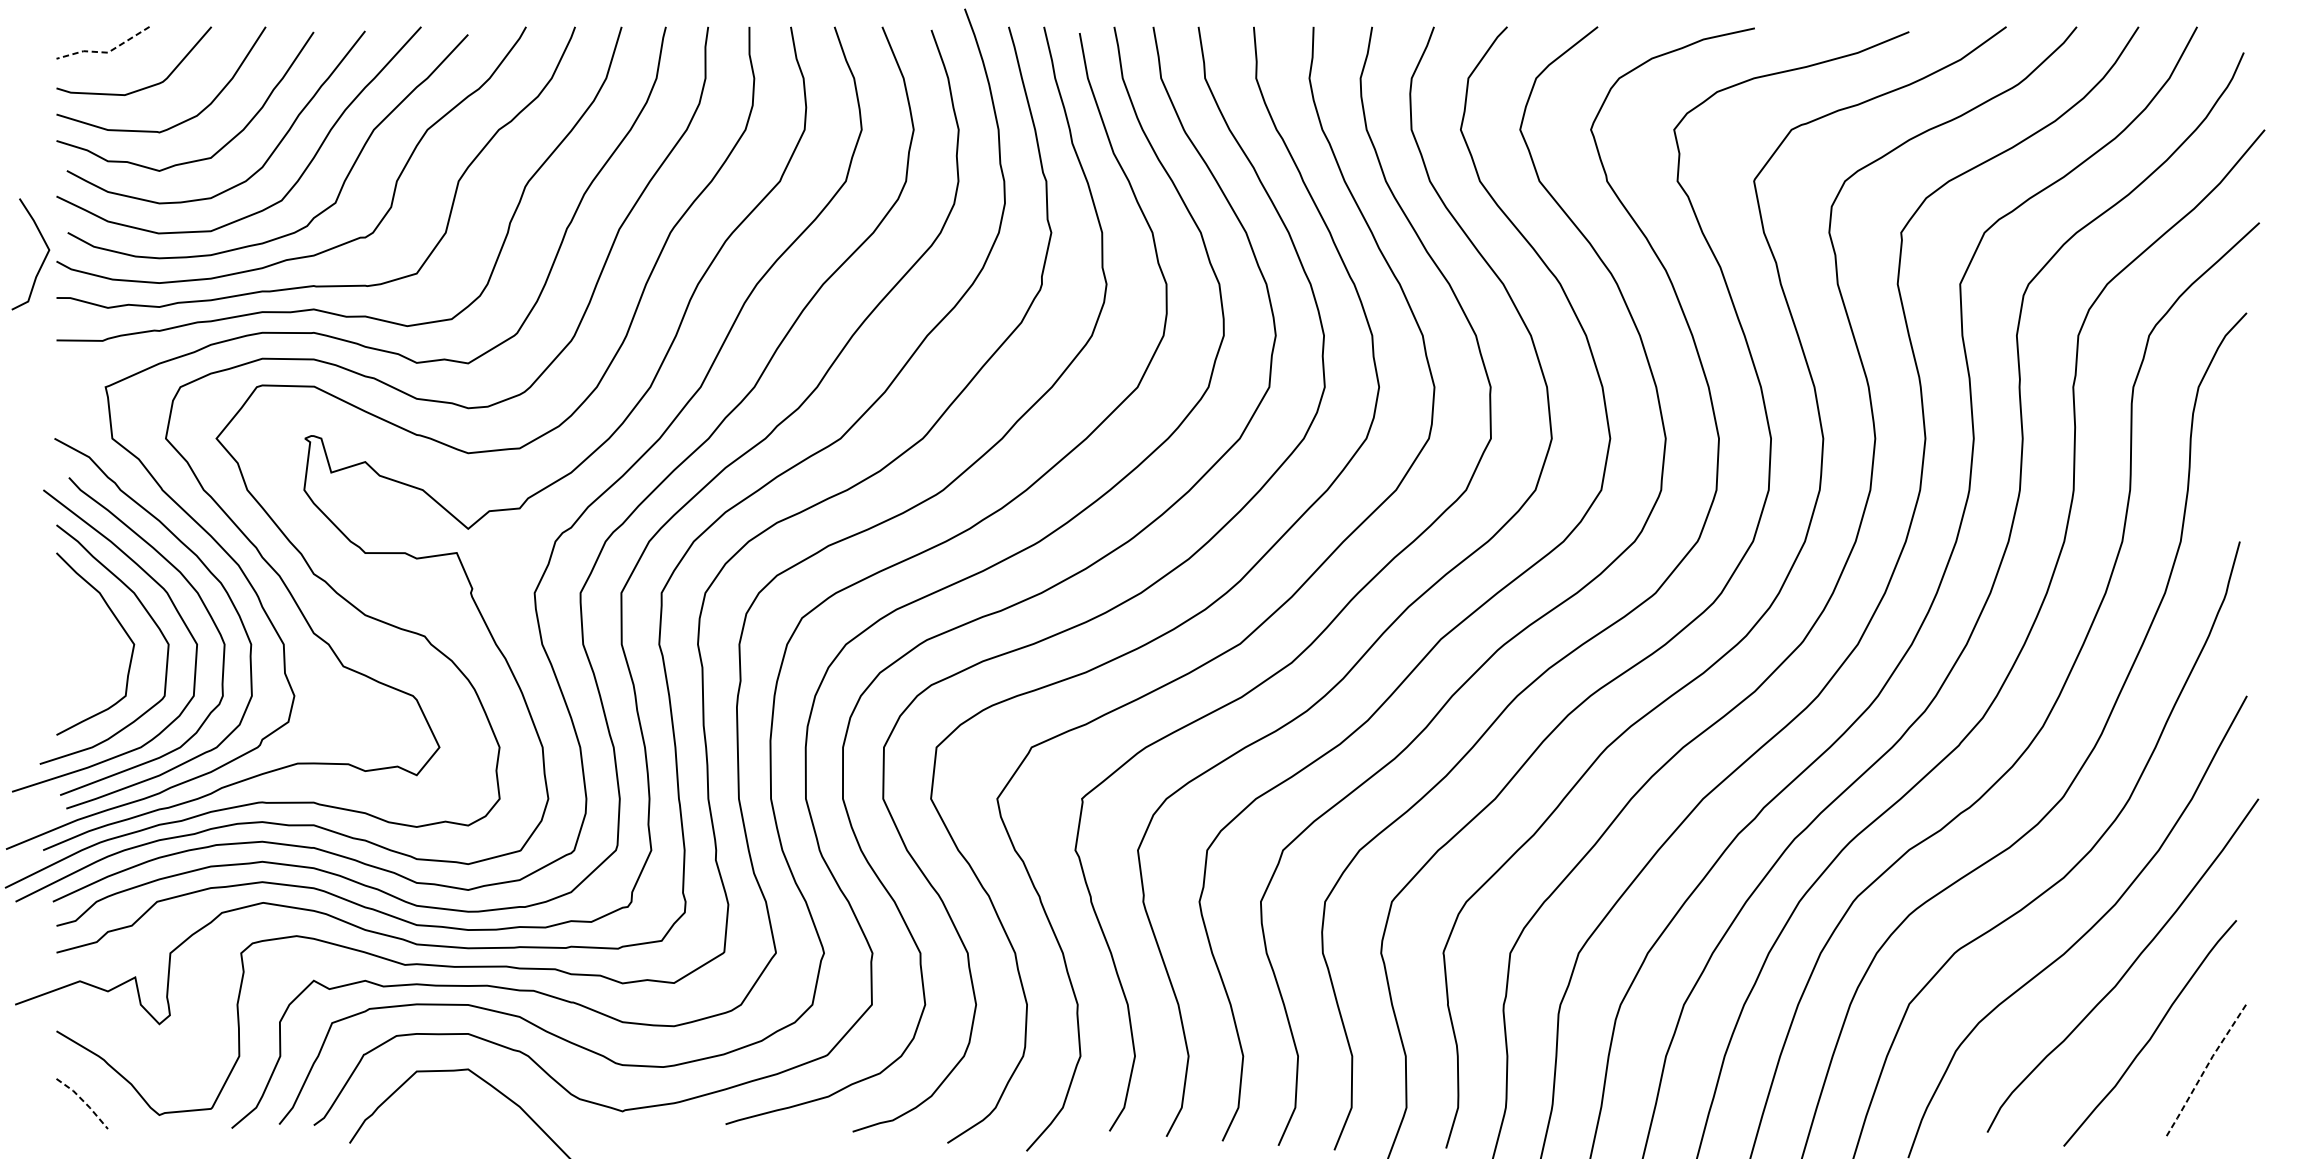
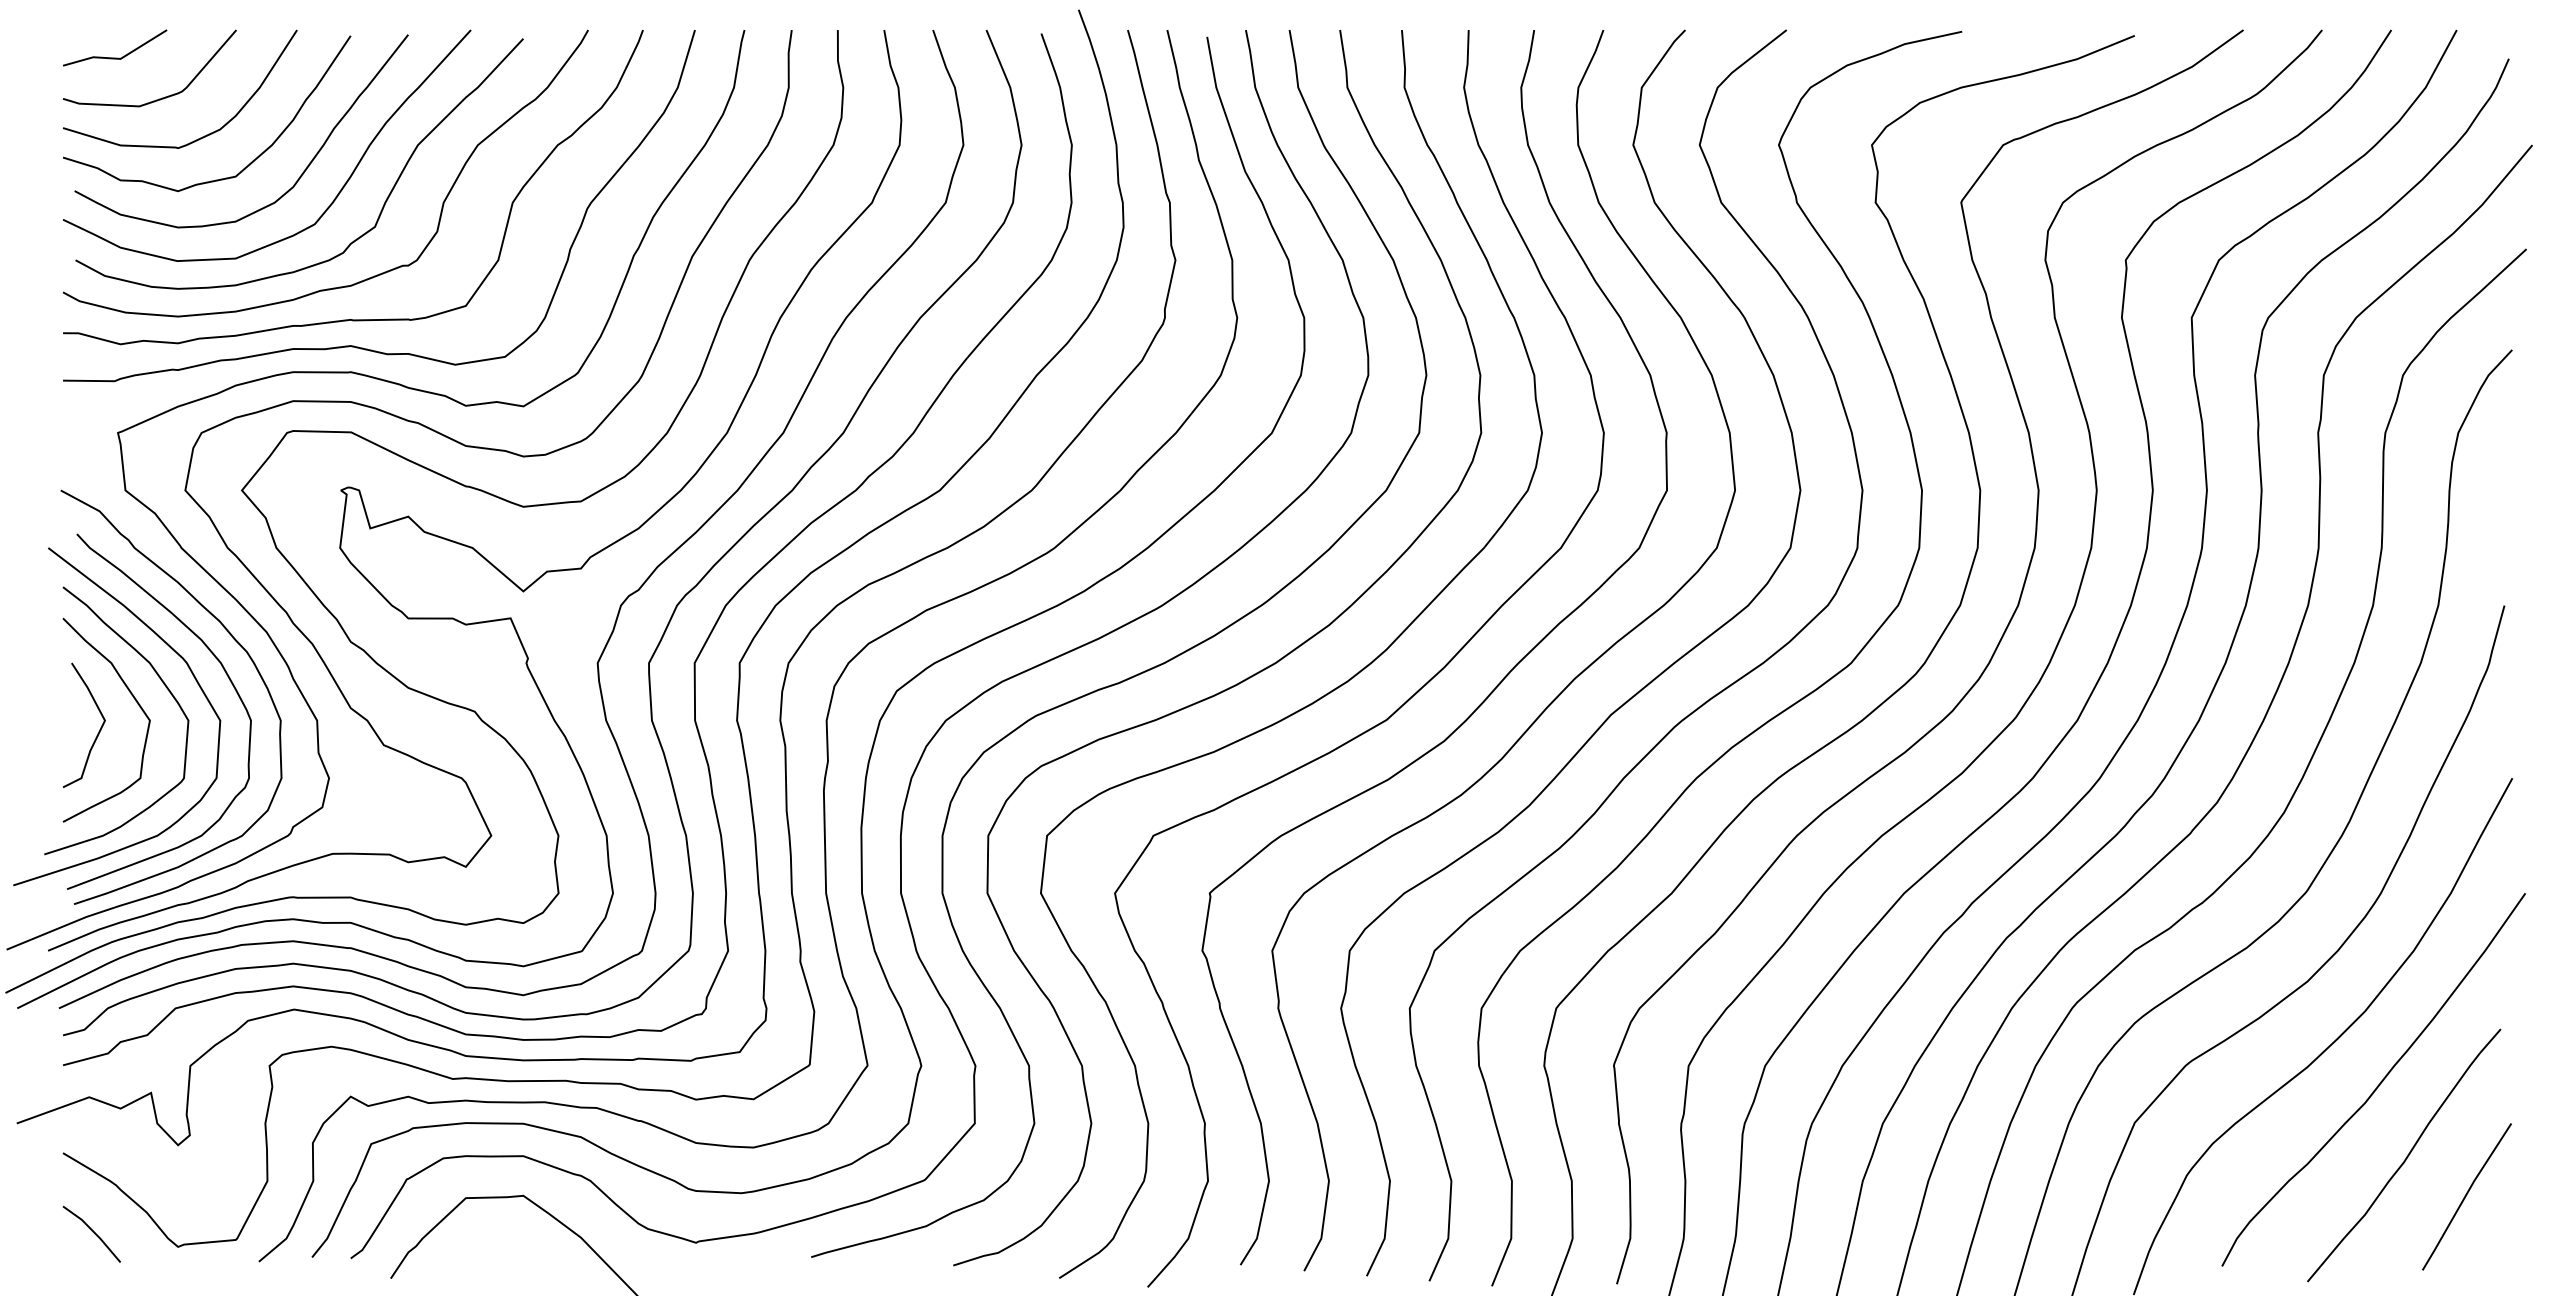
line: (105, 52) -> (117, 58), dashed -> solid
curve: (43, 259) -> (98, 731), moved
line: (2205, 1070) -> (2465, 1196), dashed -> solid
line: (84, 1102) -> (94, 1232), dashed -> solid

